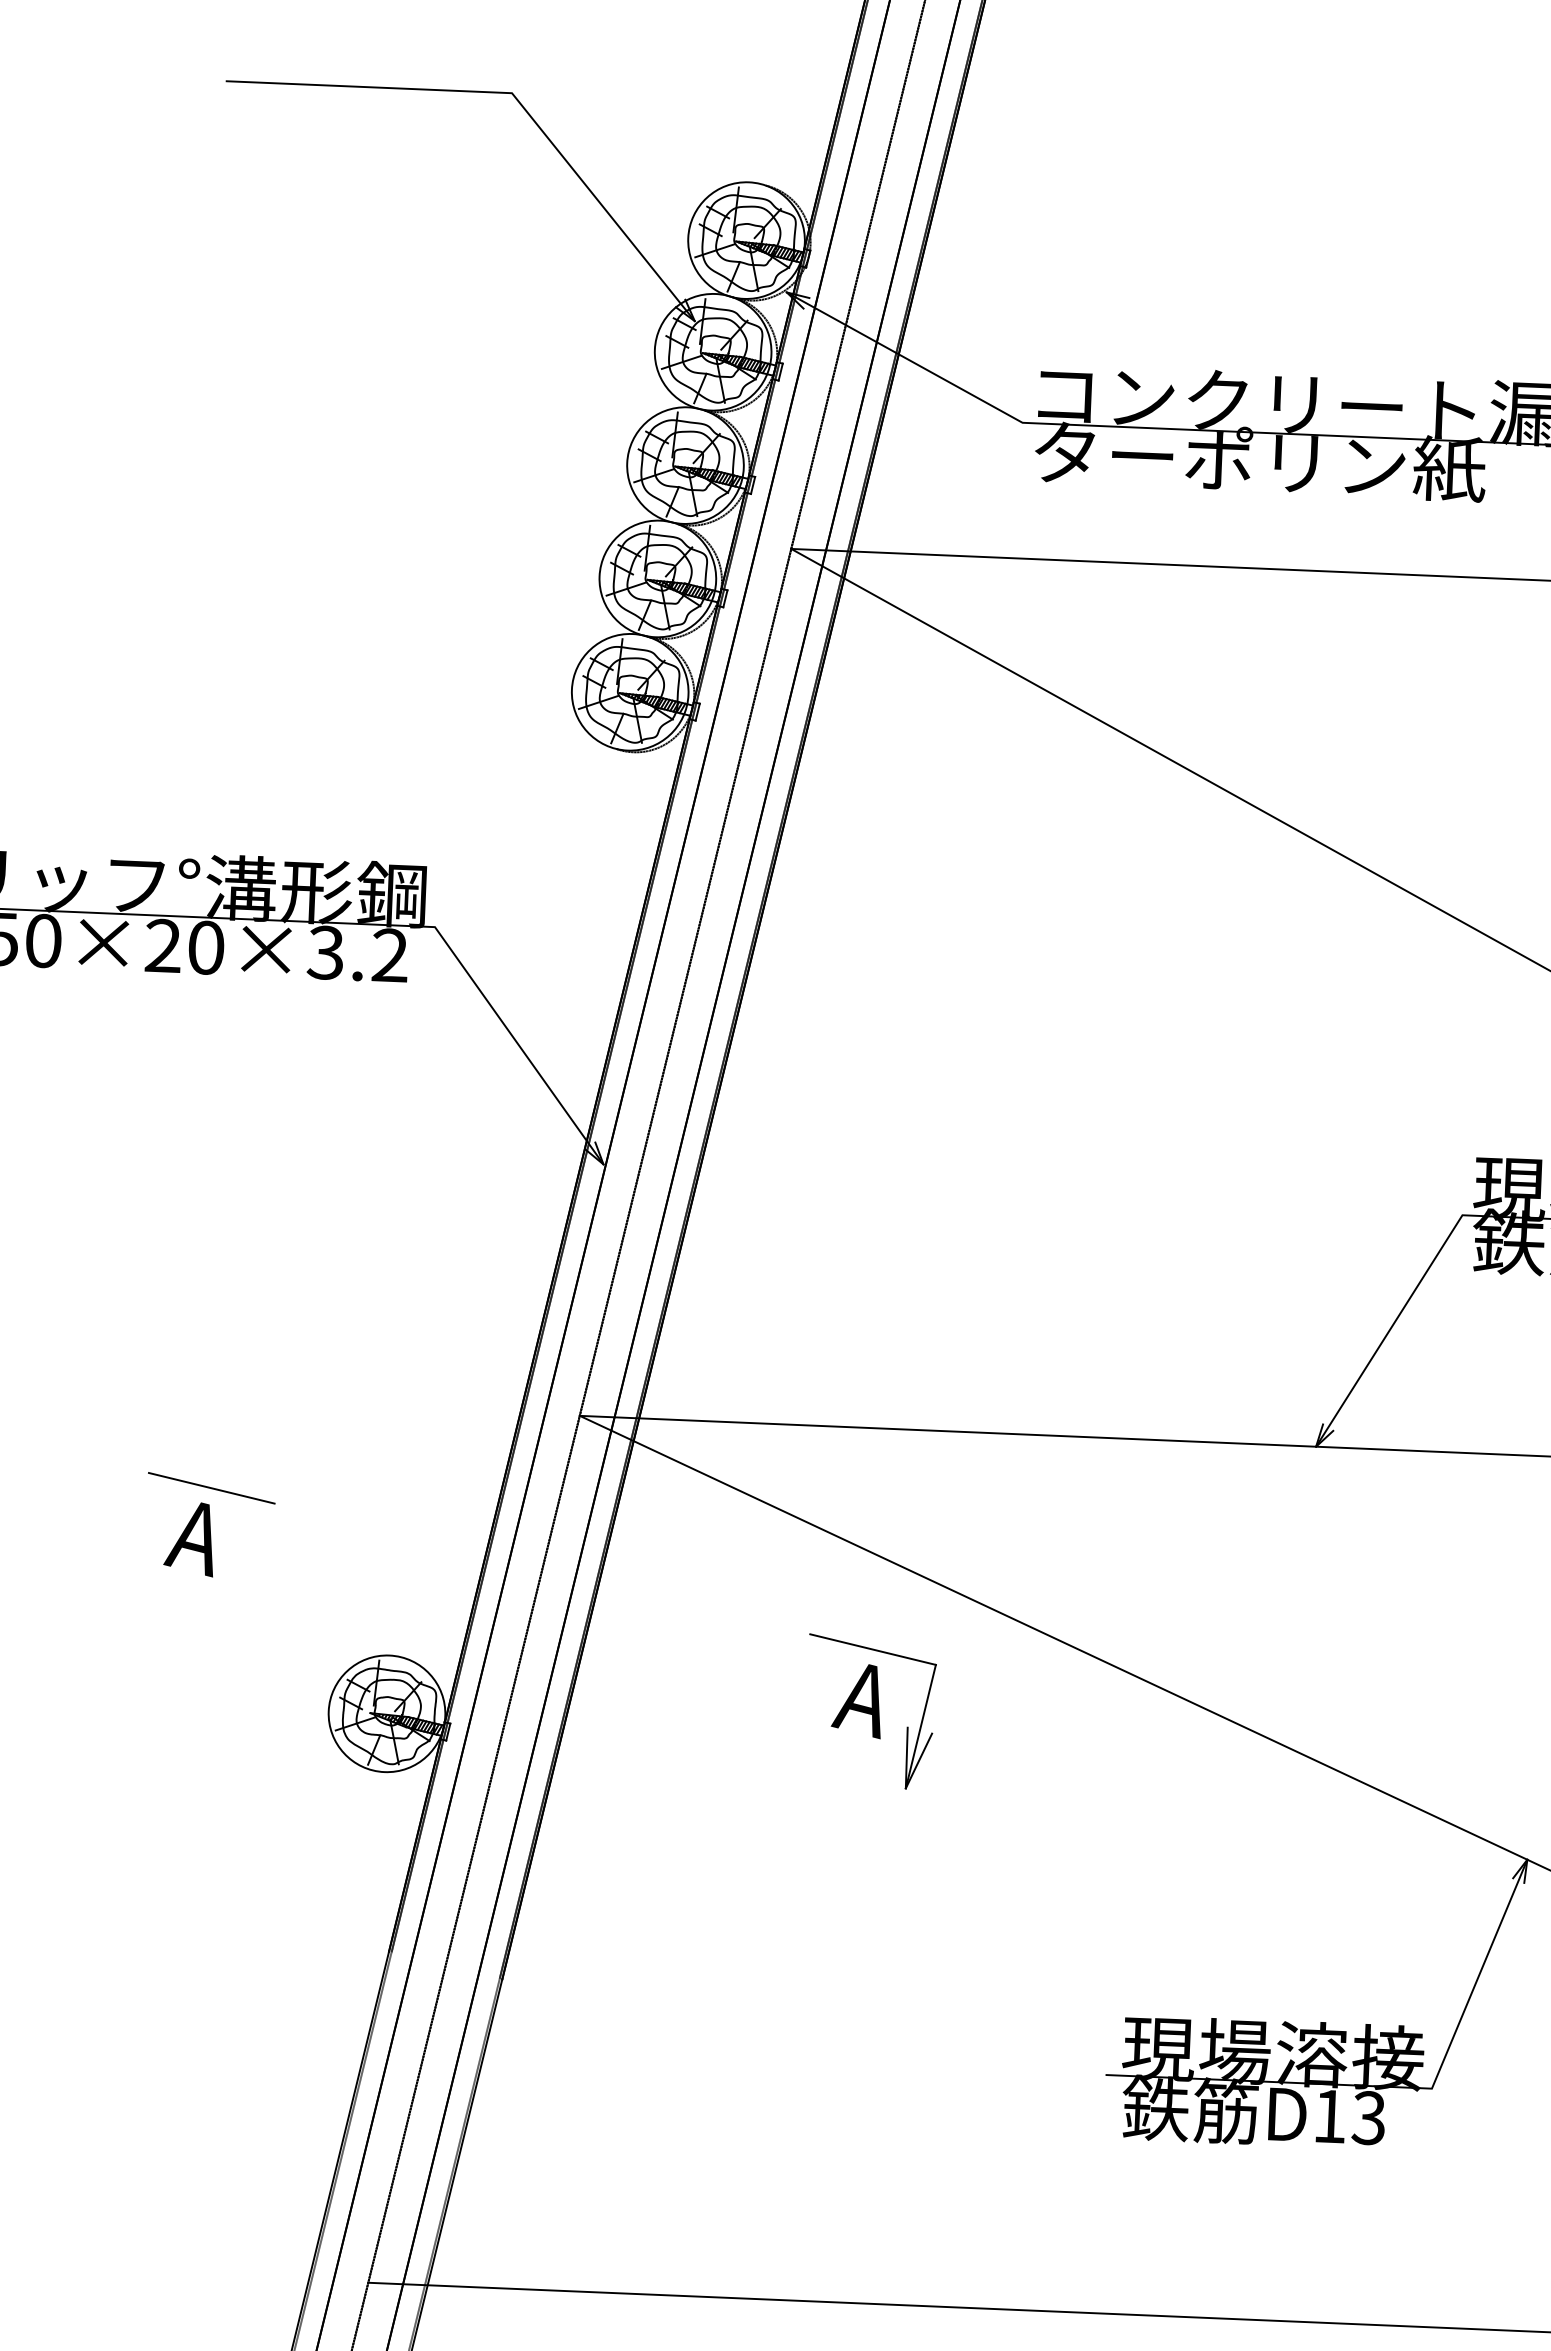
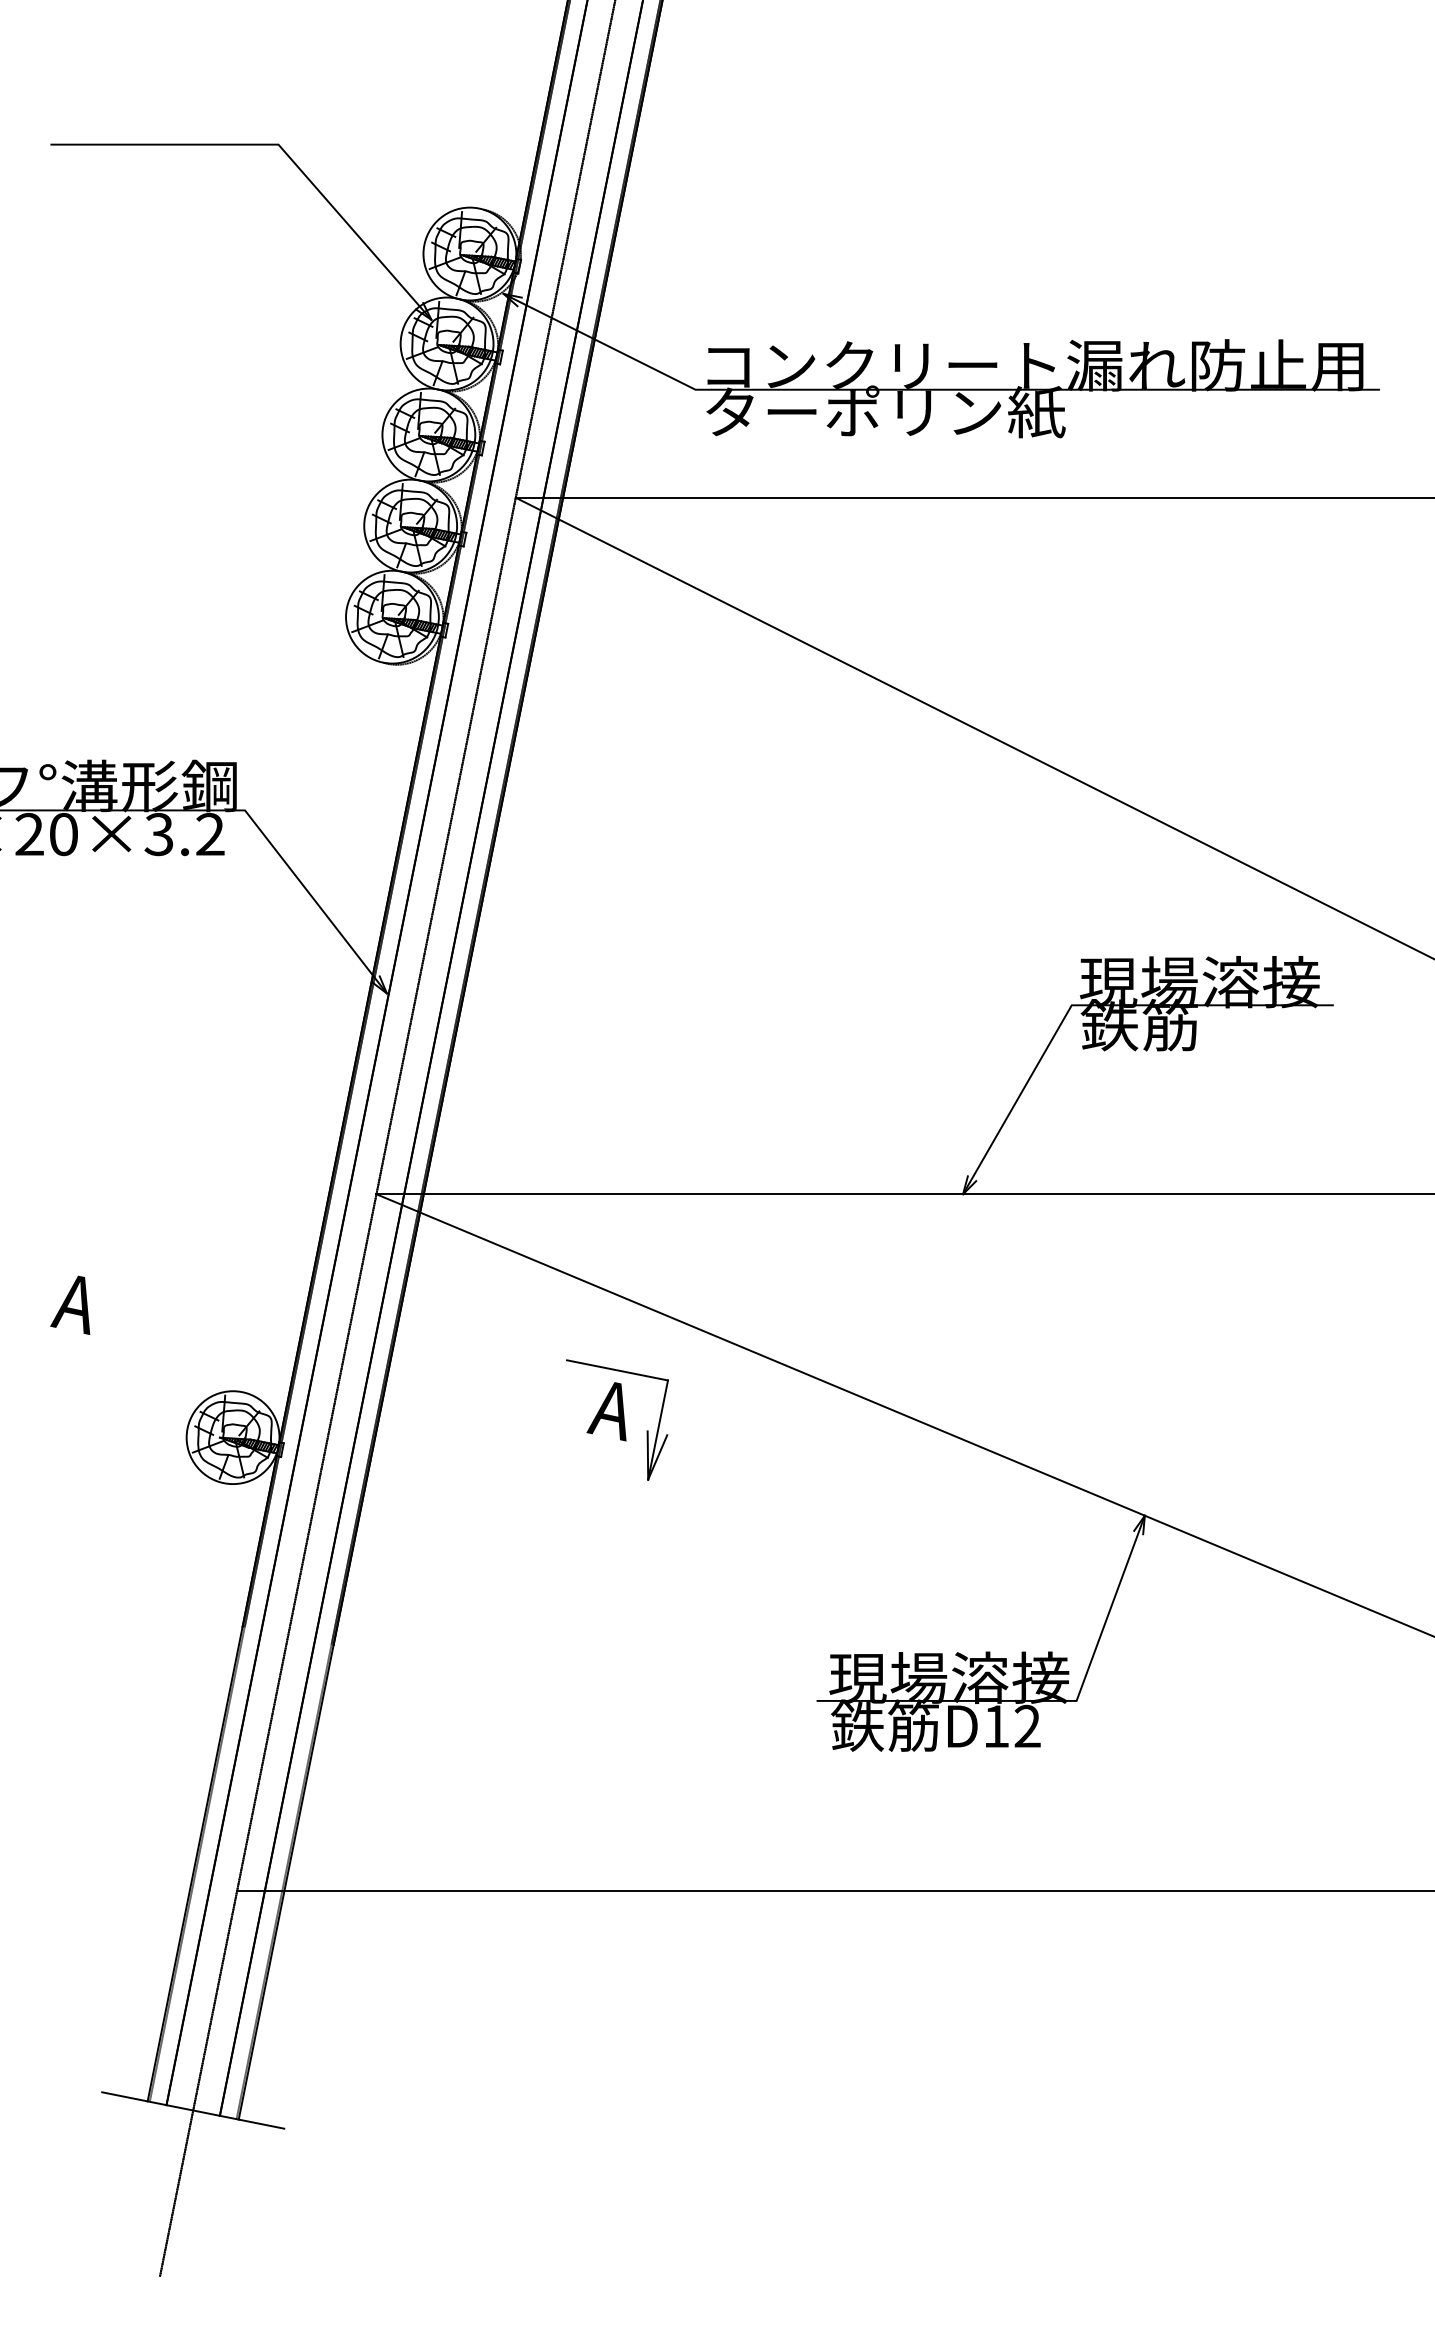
line: (210, 1488) -> (85, 1264), removed
text: (1368, 2118) -> (1027, 1726), D13 -> D12

